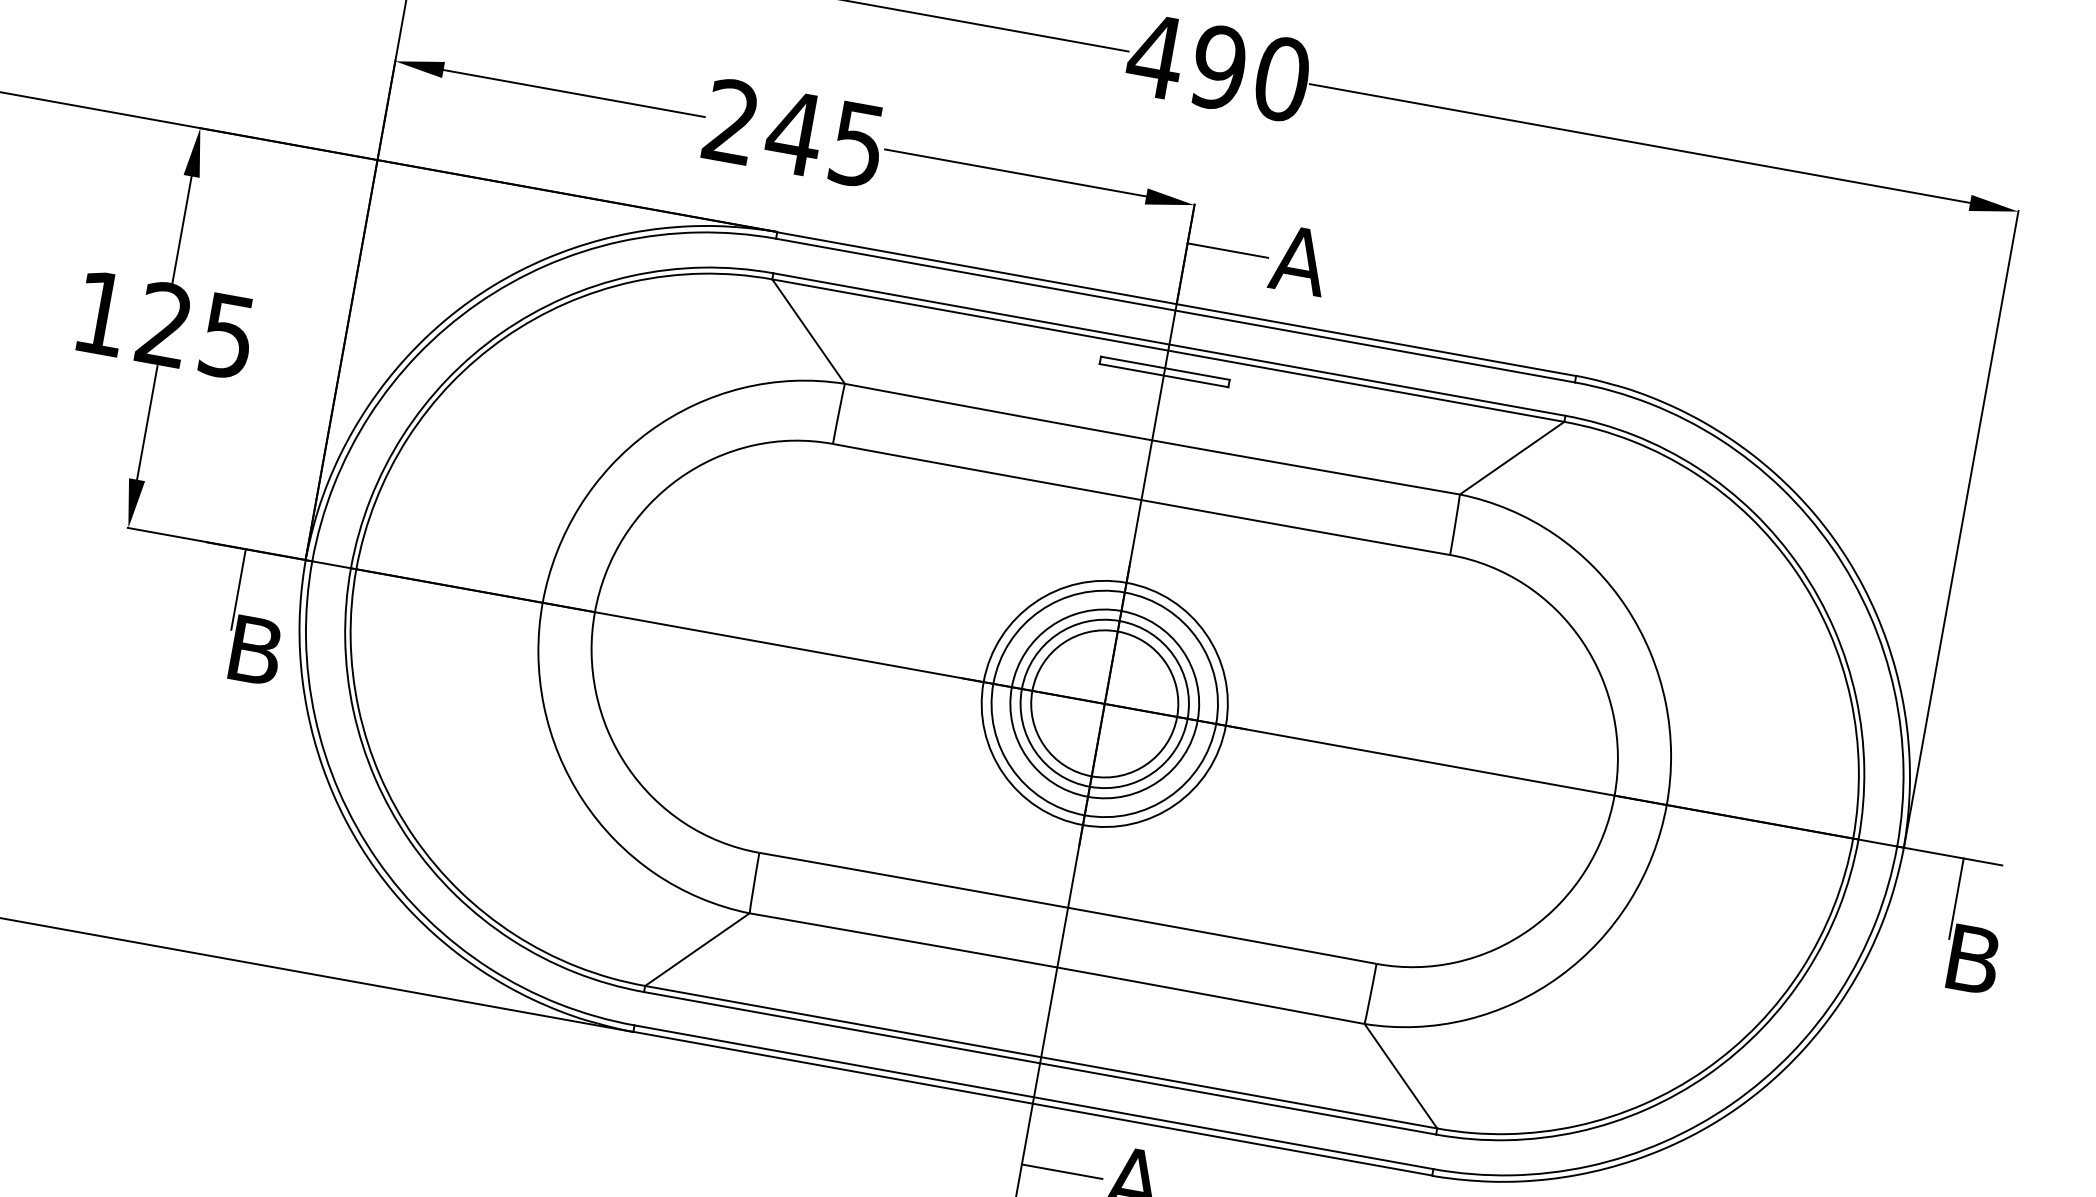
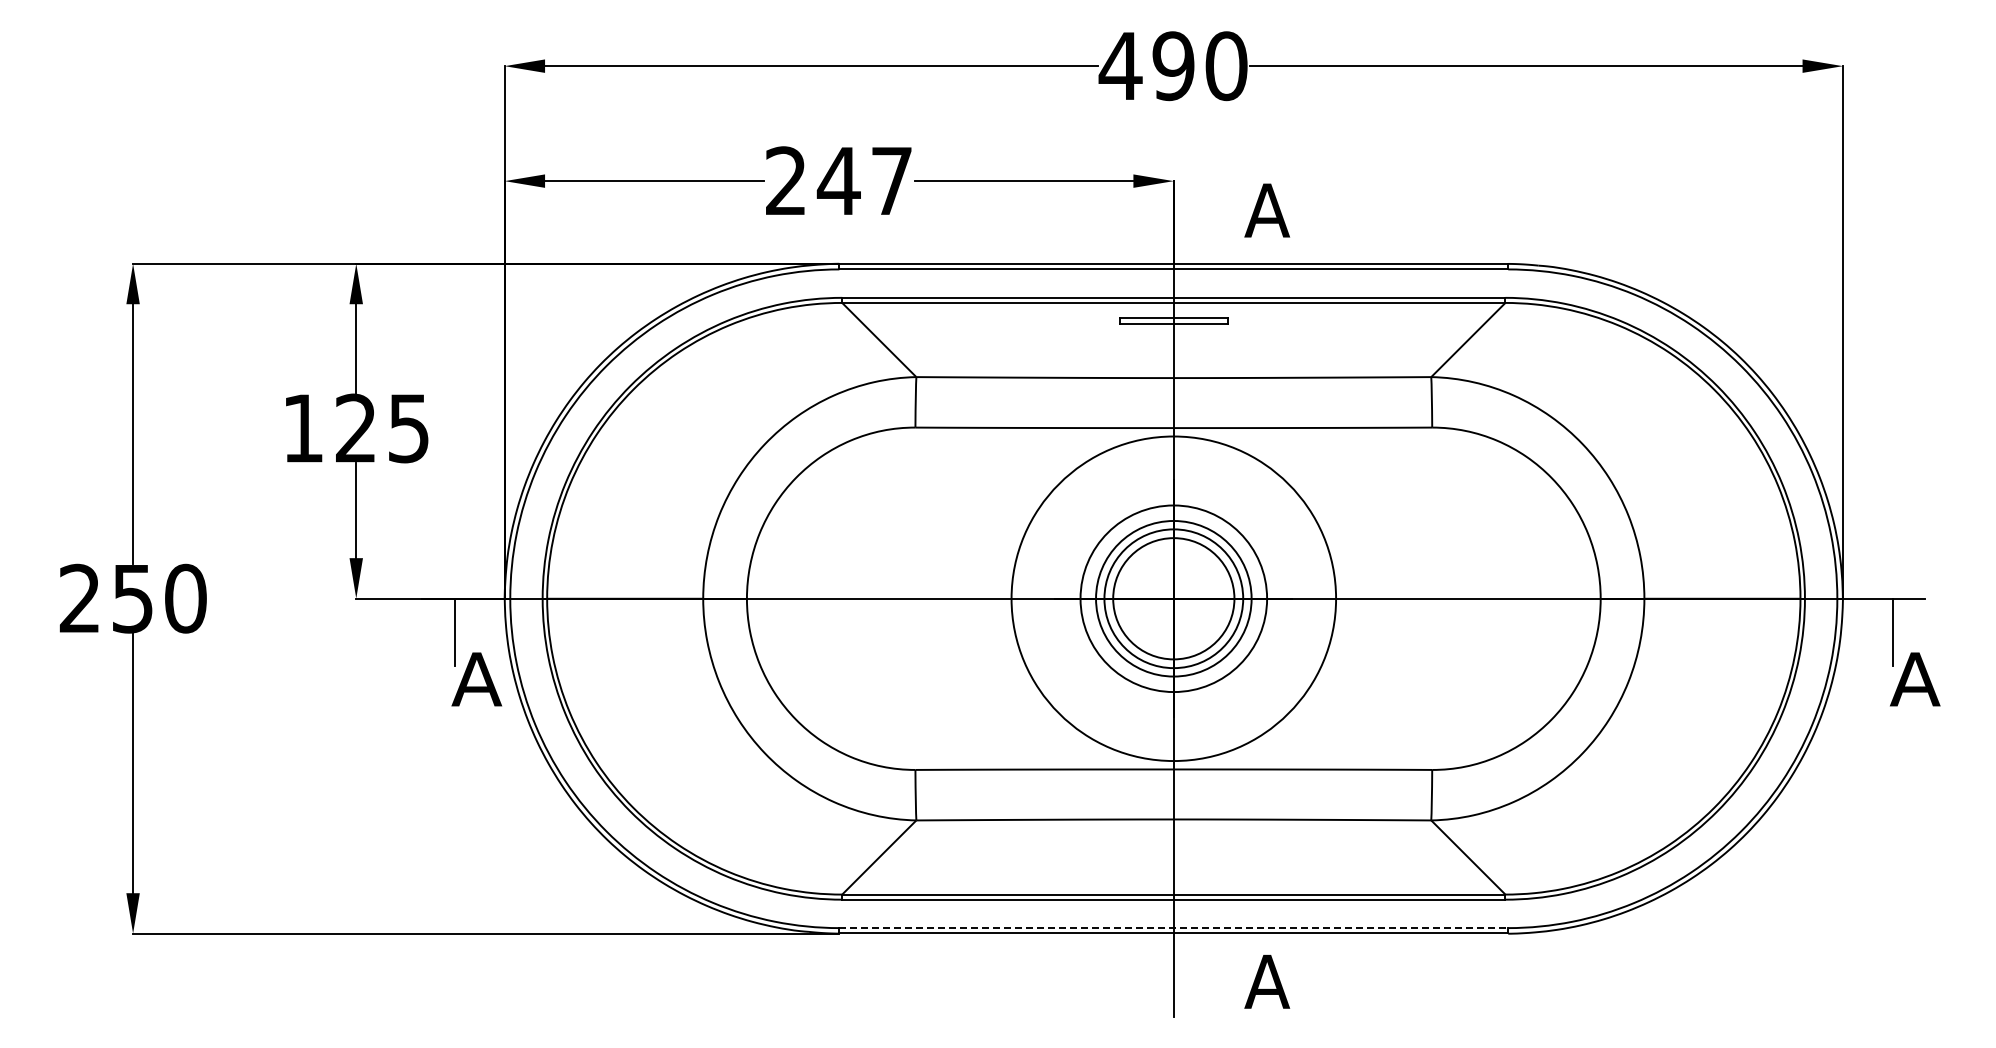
text: (857, 144) -> (891, 181), 245 -> 247
line: (1227, 251) -> (1207, 213), removed
text: (254, 650) -> (476, 679), B -> A
circle: (1104, 703) -> (1173, 598), size x1.6
text: (1972, 959) -> (1914, 679), B -> A
line: (1034, 1097) -> (1174, 928), solid -> dashed
line: (1062, 1171) -> (1207, 984), removed

